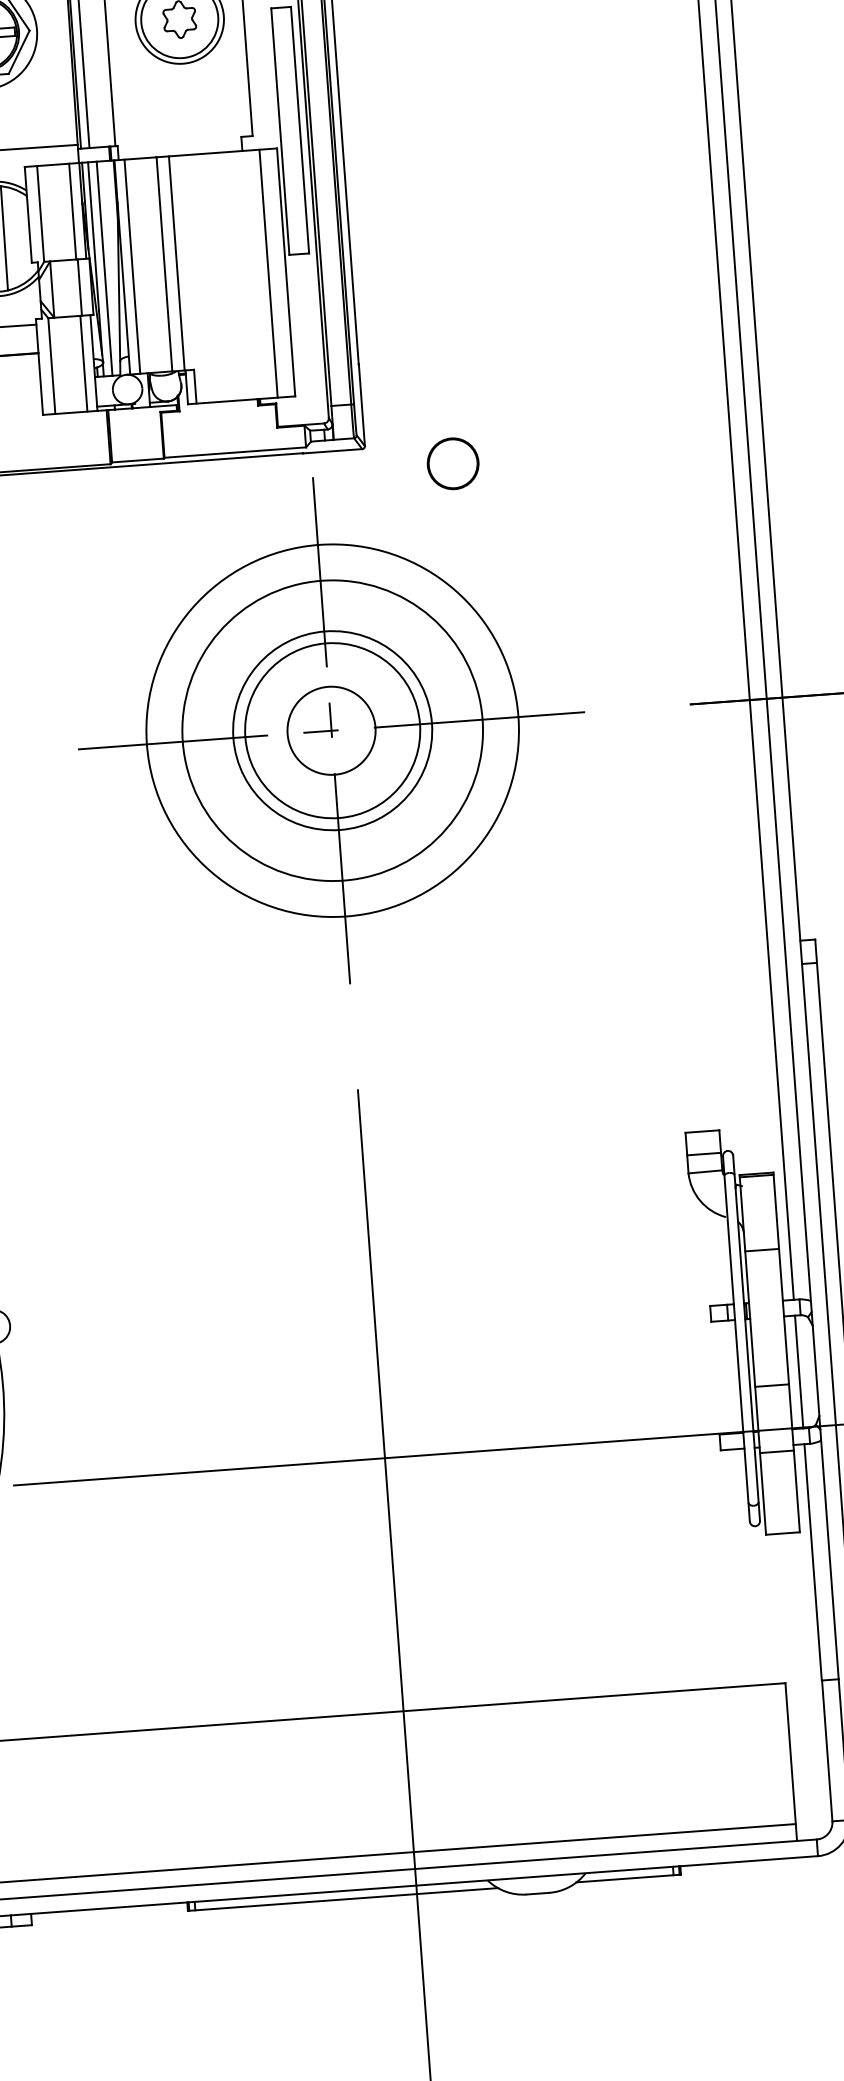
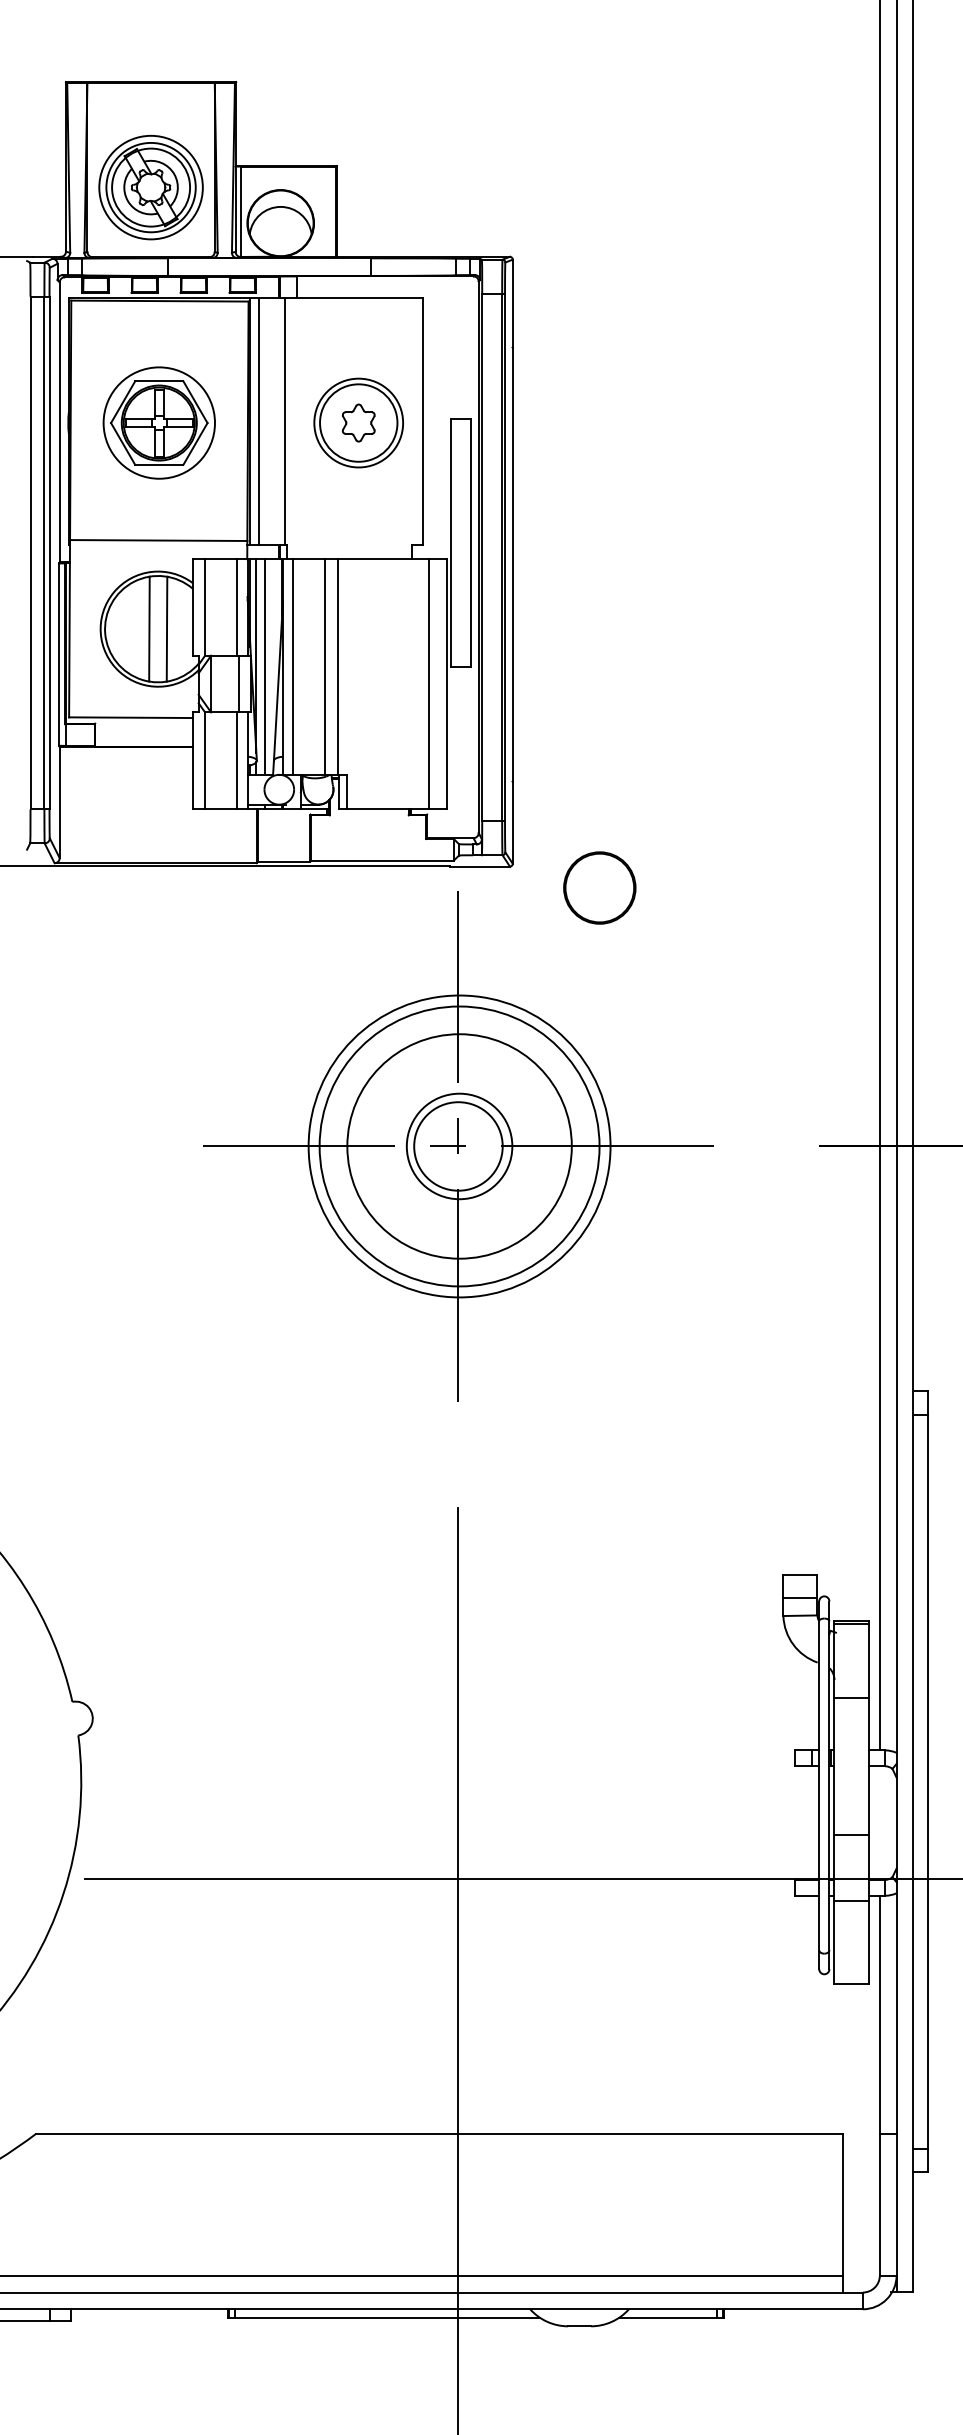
circle: (452, 463) -> (599, 887), size x1.4
circle: (332, 730) -> (459, 1146), size x0.6
circle: (332, 730) -> (459, 1146), size x0.6
circle: (332, 730) -> (459, 1146), size x1.4
line: (799, 1371) -> (879, 1822), removed

